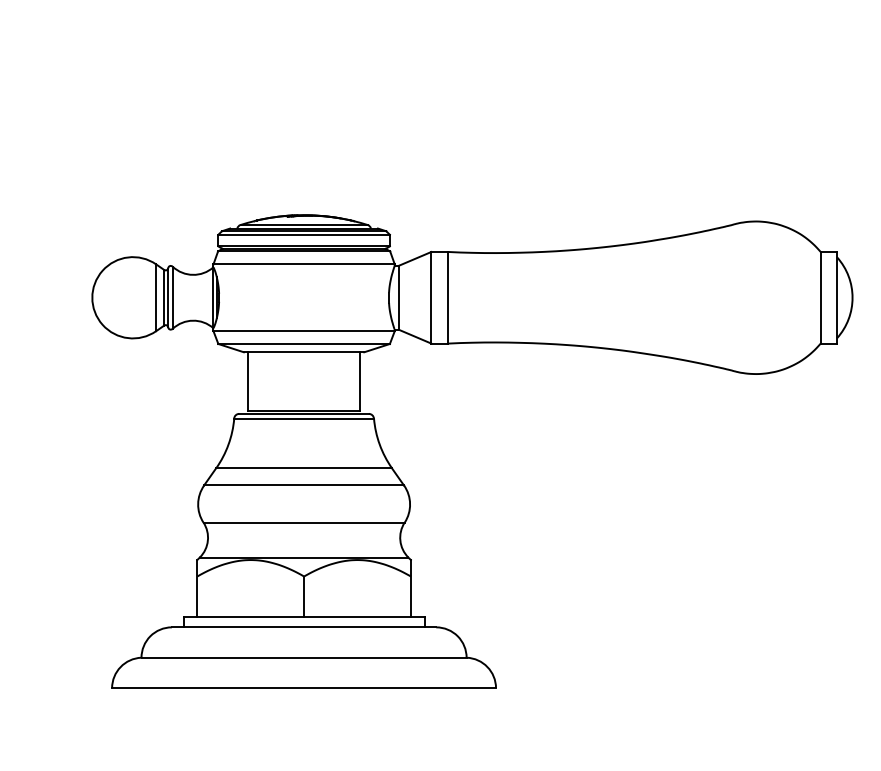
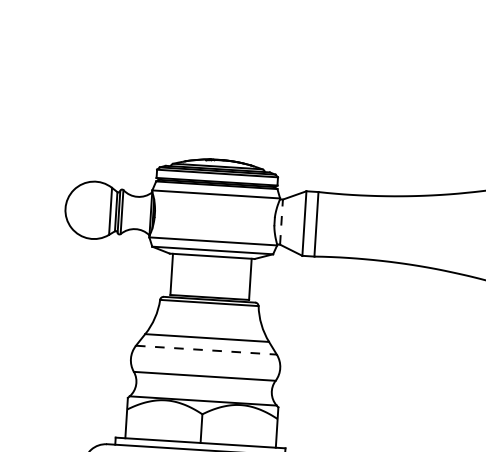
line: (398, 297) -> (281, 221), solid -> dashed
line: (304, 485) -> (206, 350), solid -> dashed

